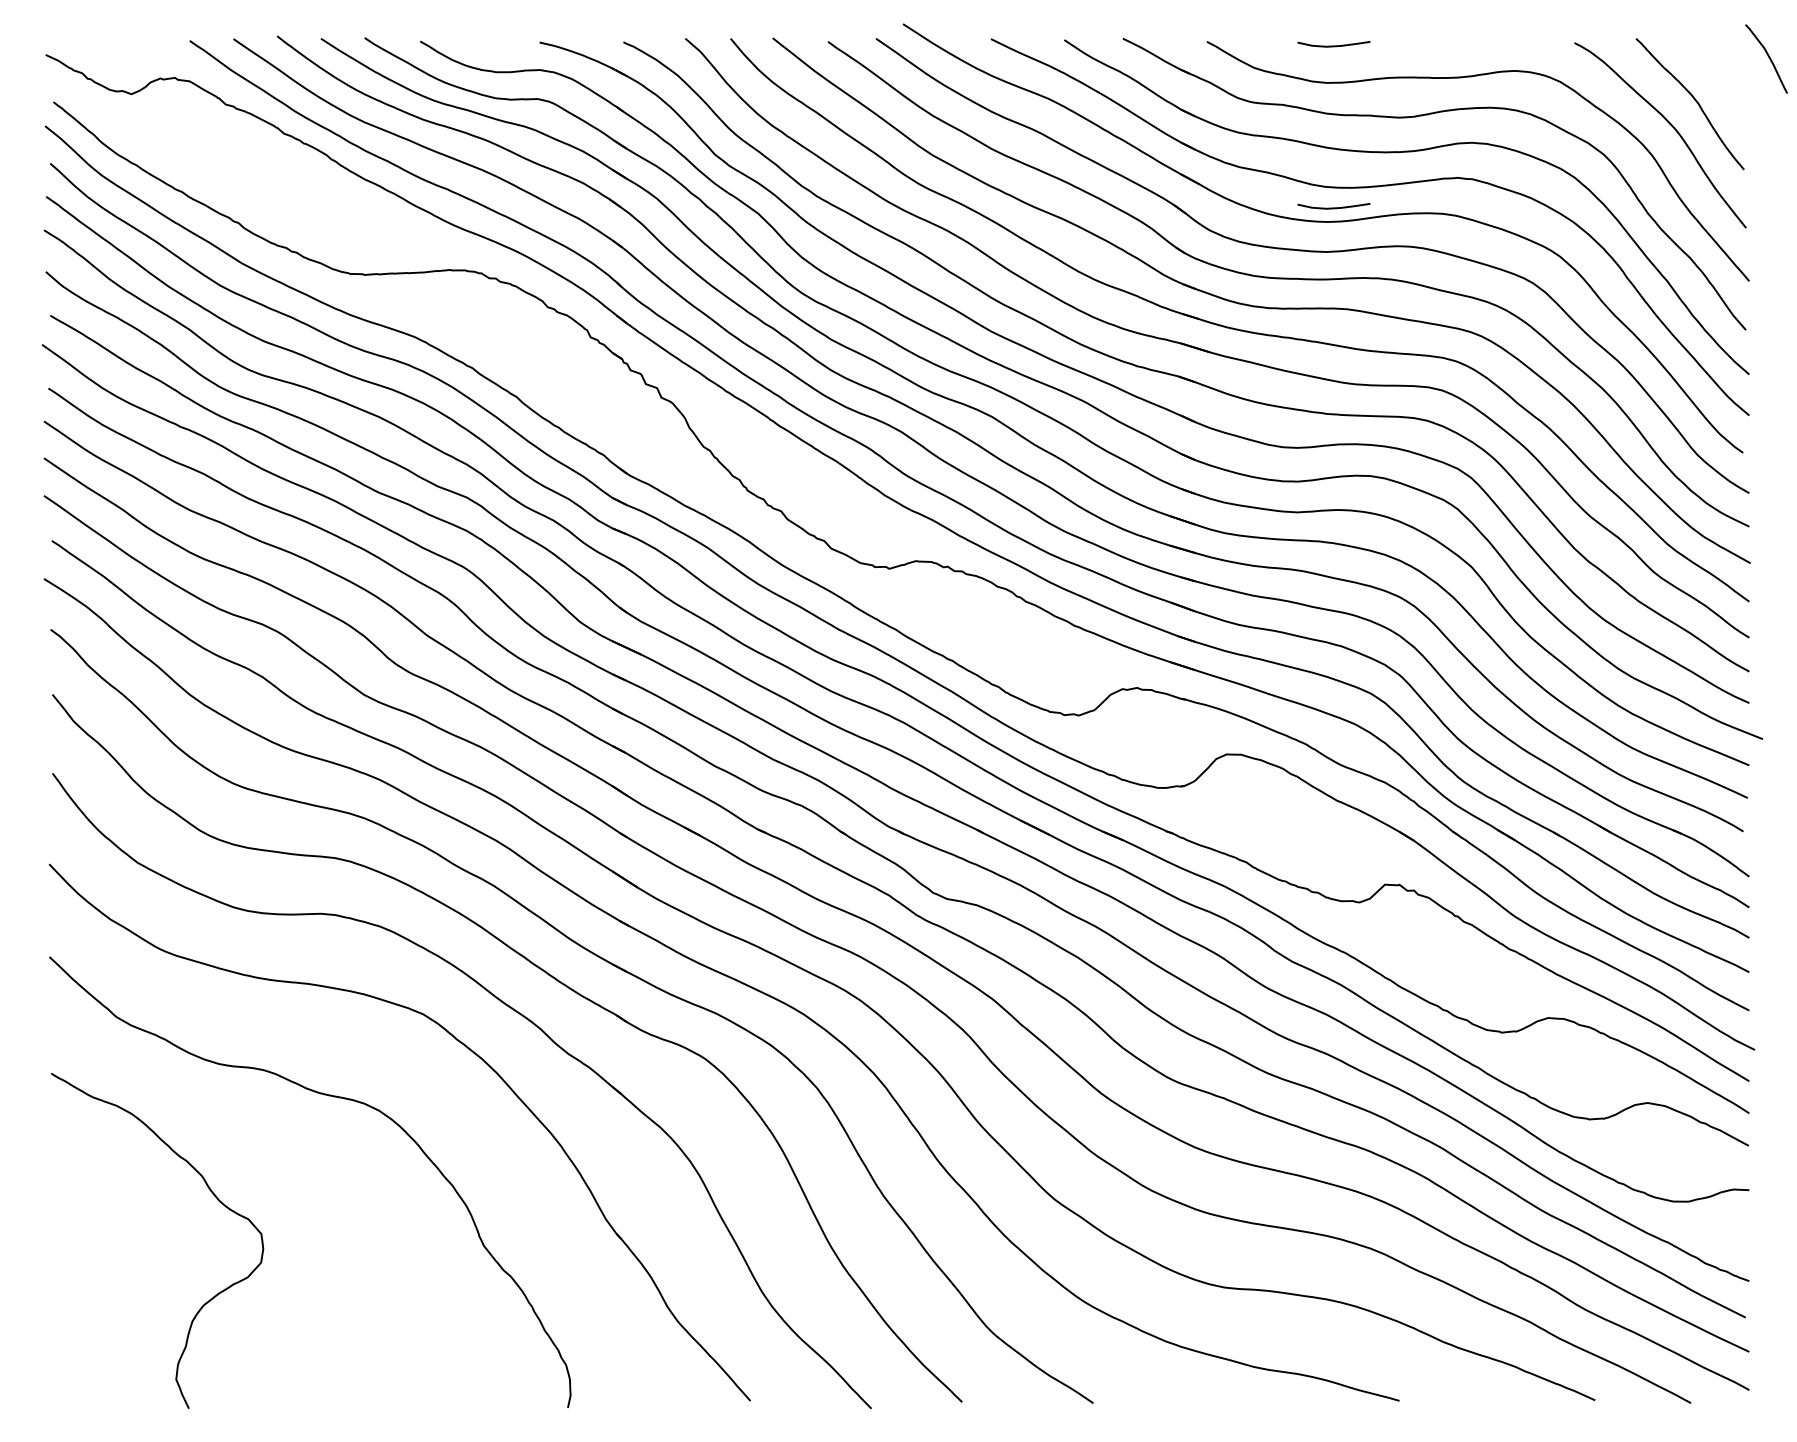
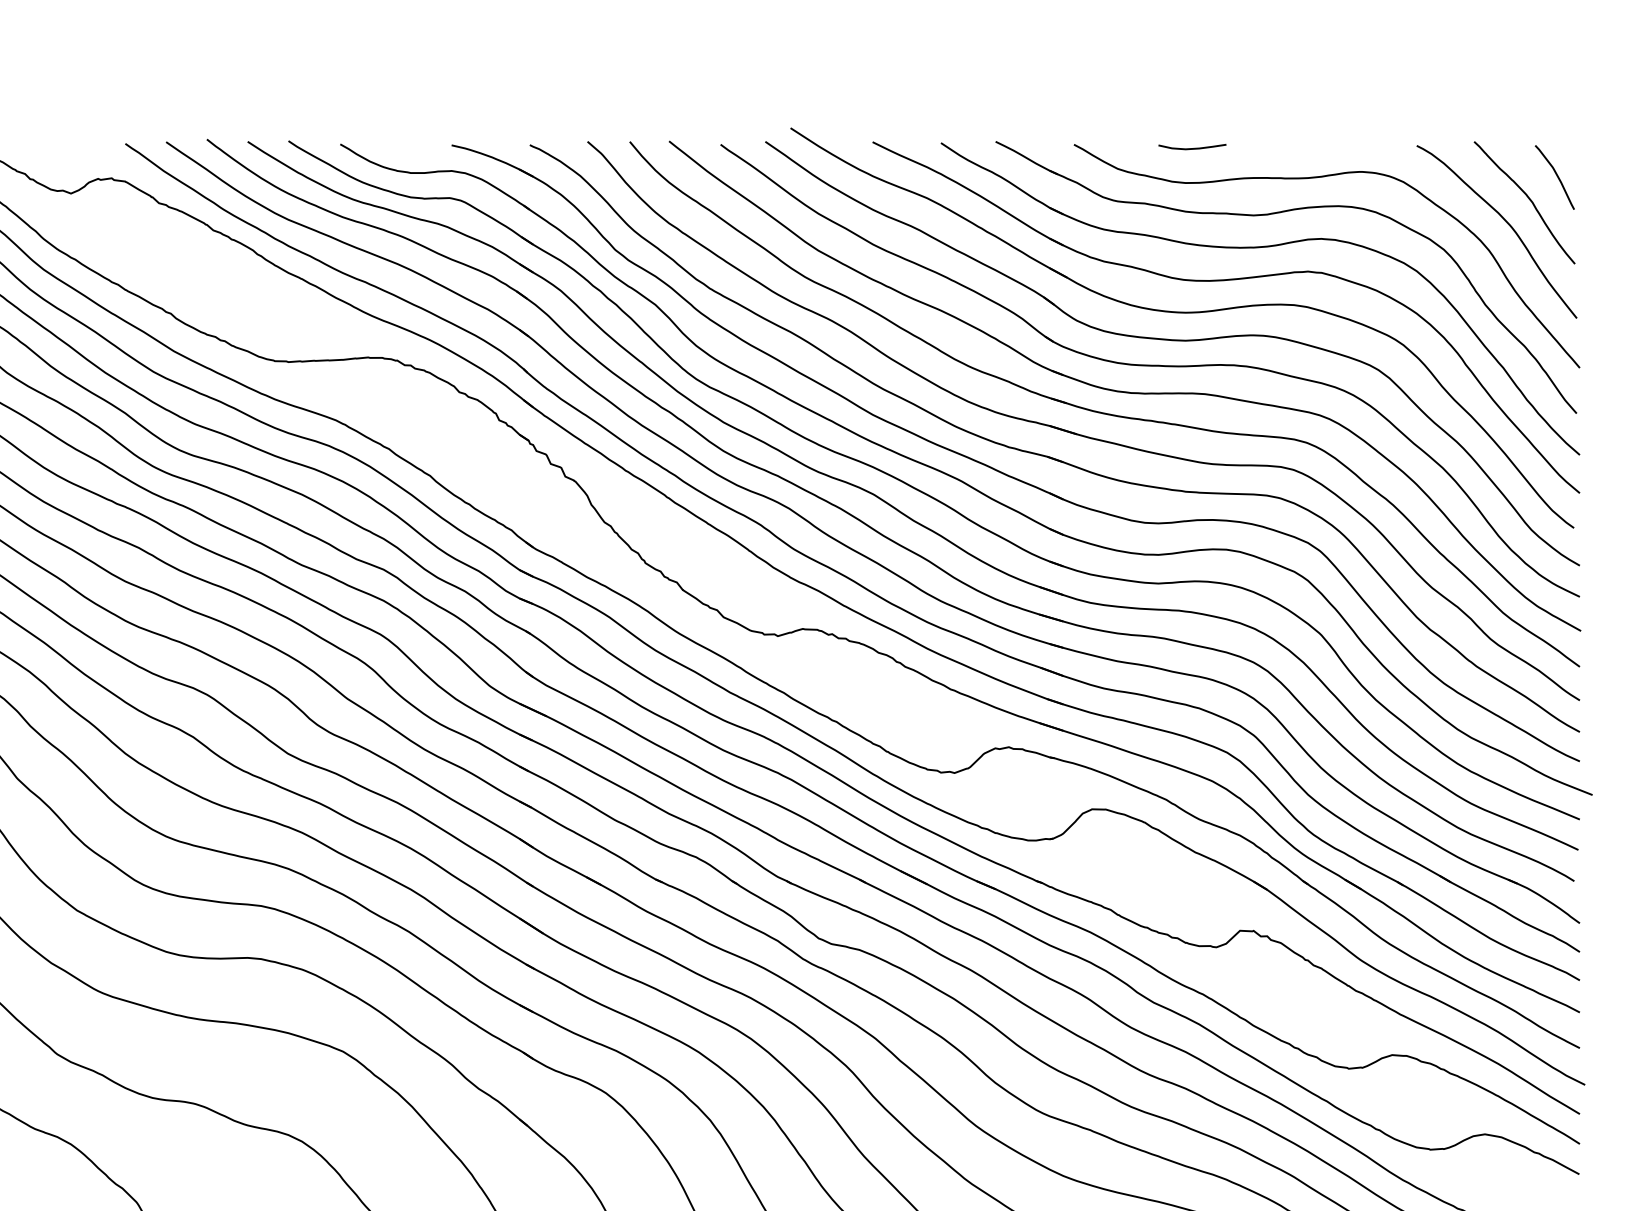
curve: (1767, 56) -> (1555, 175), moved
curve: (1333, 207) -> (1192, 299), removed

